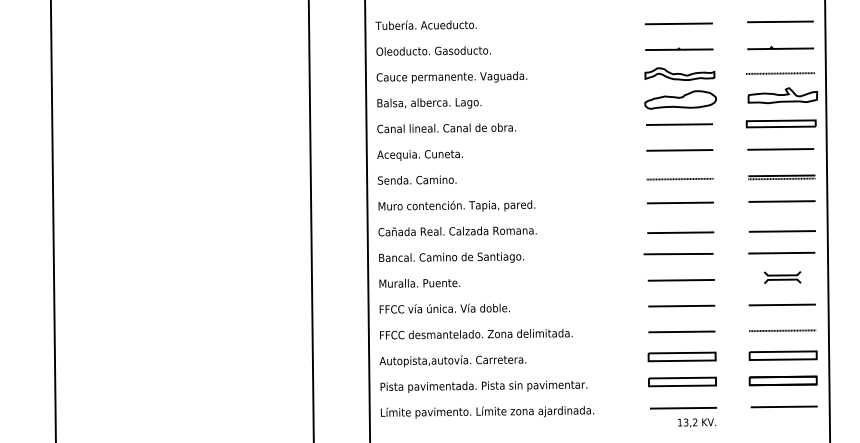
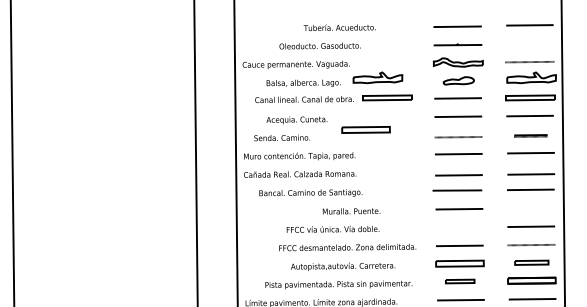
text: (425, 24) -> (339, 27), moved
part: (780, 48) -> (529, 44), removed
text: (433, 50) -> (320, 45), moved
part: (566, 95) -> (377, 77), added
part: (680, 99) -> (458, 80), size x0.6
text: (429, 103) -> (303, 83), moved
part: (579, 123) -> (386, 97), added
text: (446, 128) -> (304, 99), moved
text: (419, 155) -> (296, 120), moved
part: (549, 168) -> (365, 129), added
part: (781, 177) -> (530, 136), size x0.7
text: (417, 179) -> (282, 137), moved
text: (451, 257) -> (310, 192), moved
part: (782, 277) -> (531, 207), removed
text: (419, 283) -> (351, 211), moved
line: (681, 305) -> (459, 227), removed
text: (444, 308) -> (332, 229), moved
text: (476, 334) -> (347, 247), moved
part: (782, 355) -> (531, 262), size x0.7
text: (452, 361) -> (342, 266), moved
part: (682, 381) -> (460, 281), size x0.6
text: (483, 386) -> (338, 284), moved

